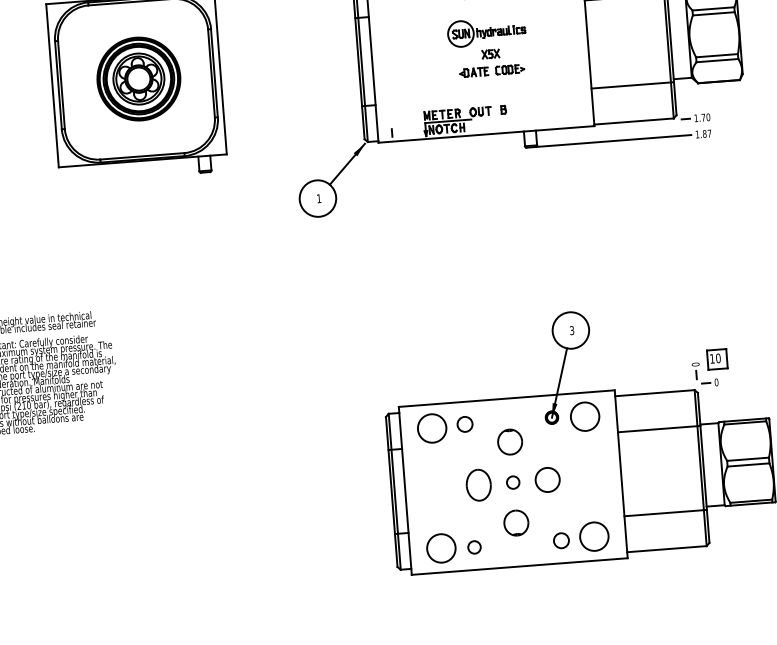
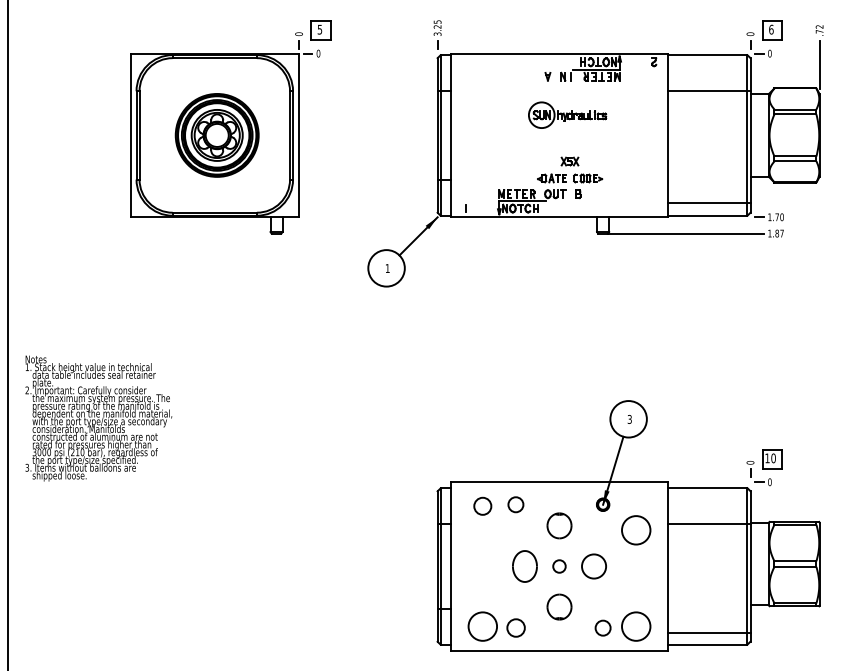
part: (491, 62) -> (570, 169), moved
line: (632, 85) -> (708, 202), moved
circle: (585, 416) -> (636, 530), moved
circle: (431, 428) -> (482, 506), size x0.6
line: (665, 513) -> (708, 632), moved
circle: (474, 547) -> (515, 628), size x1.4

